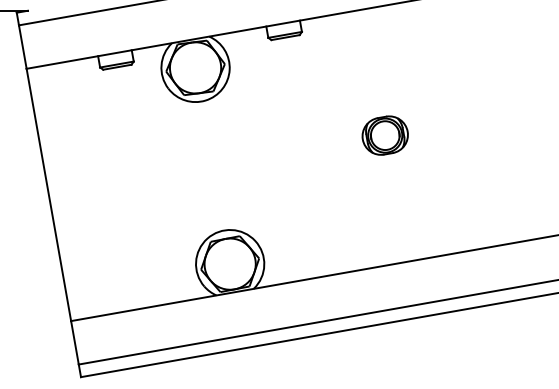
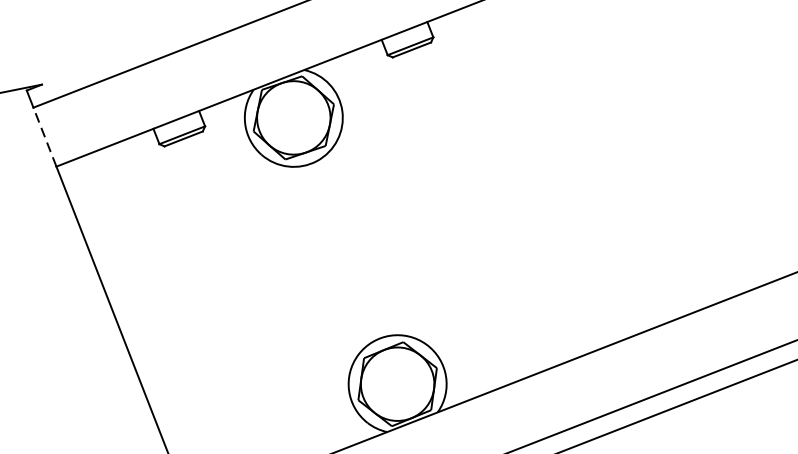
line: (22, 46) -> (44, 136), solid -> dashed
part: (384, 135) -> (578, 159), removed

